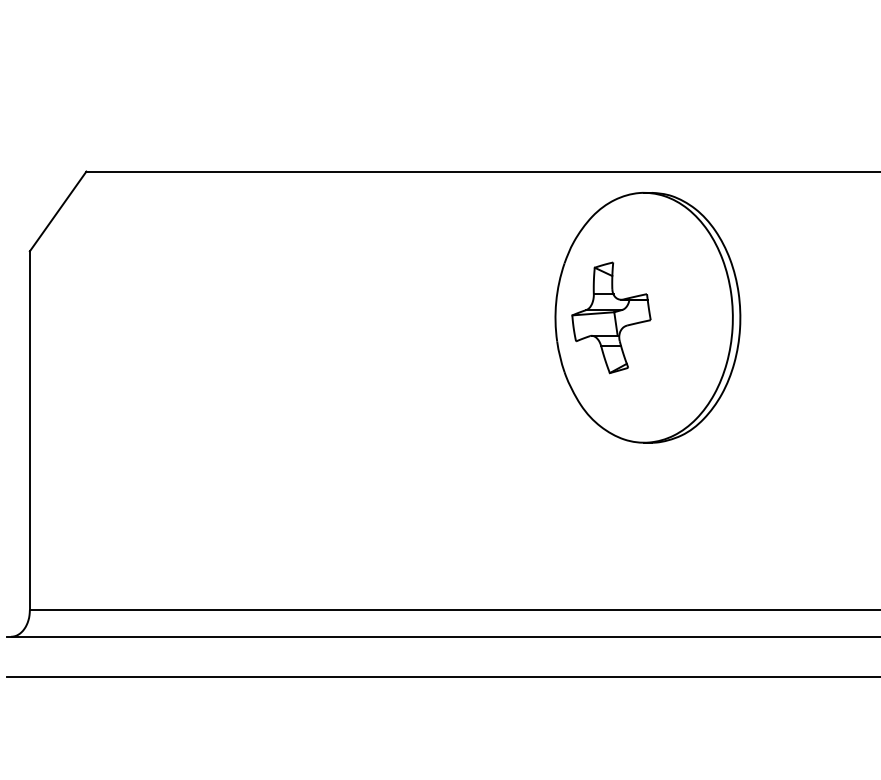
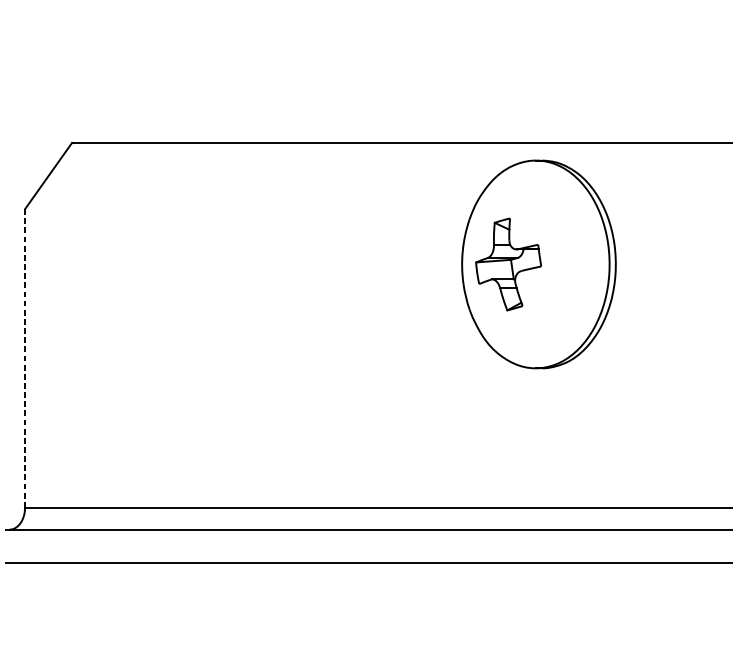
line: (29, 431) -> (24, 359), solid -> dashed

